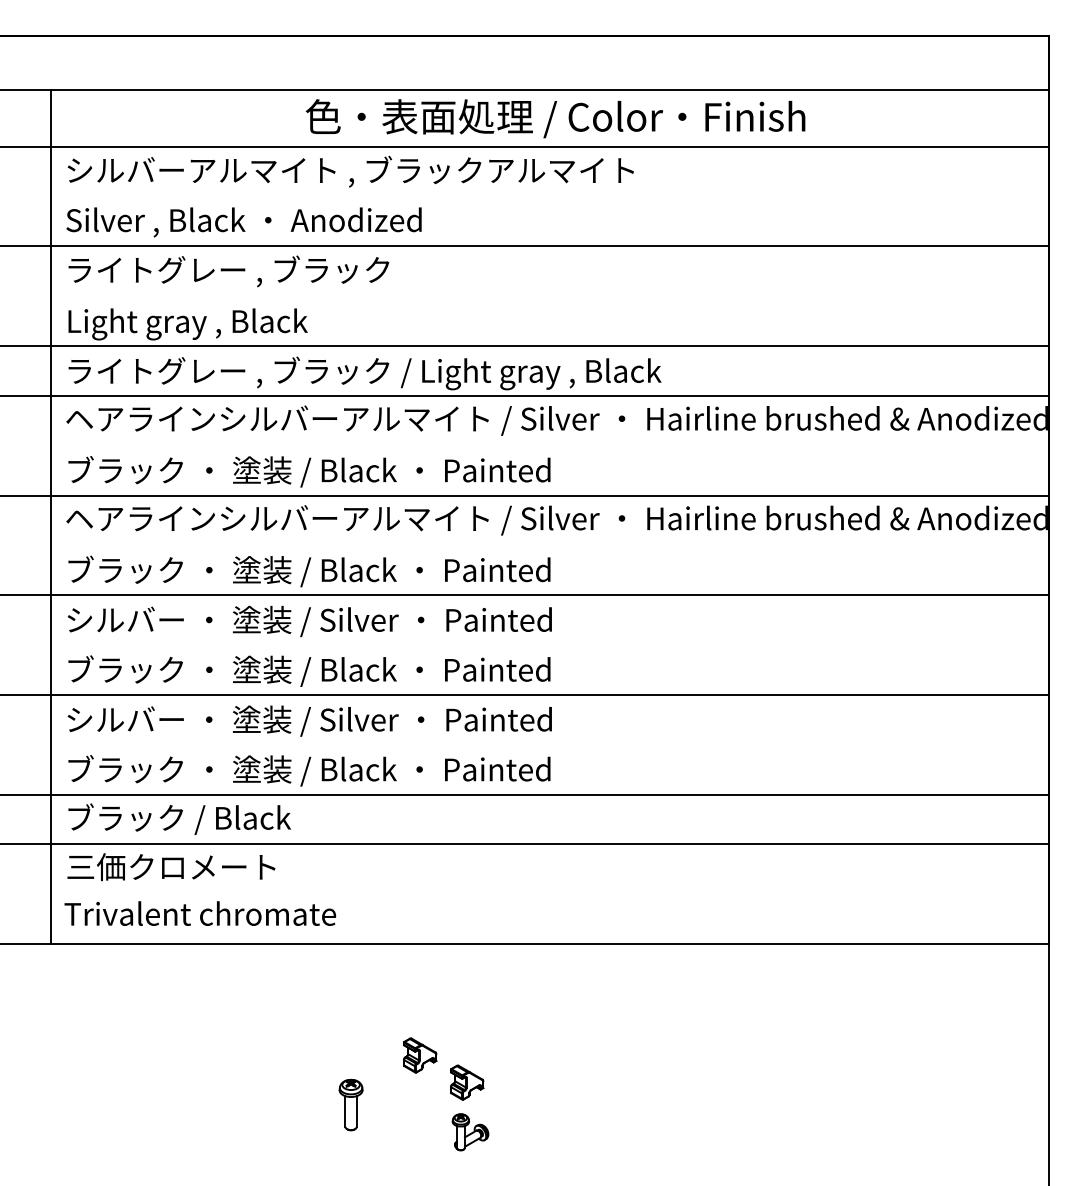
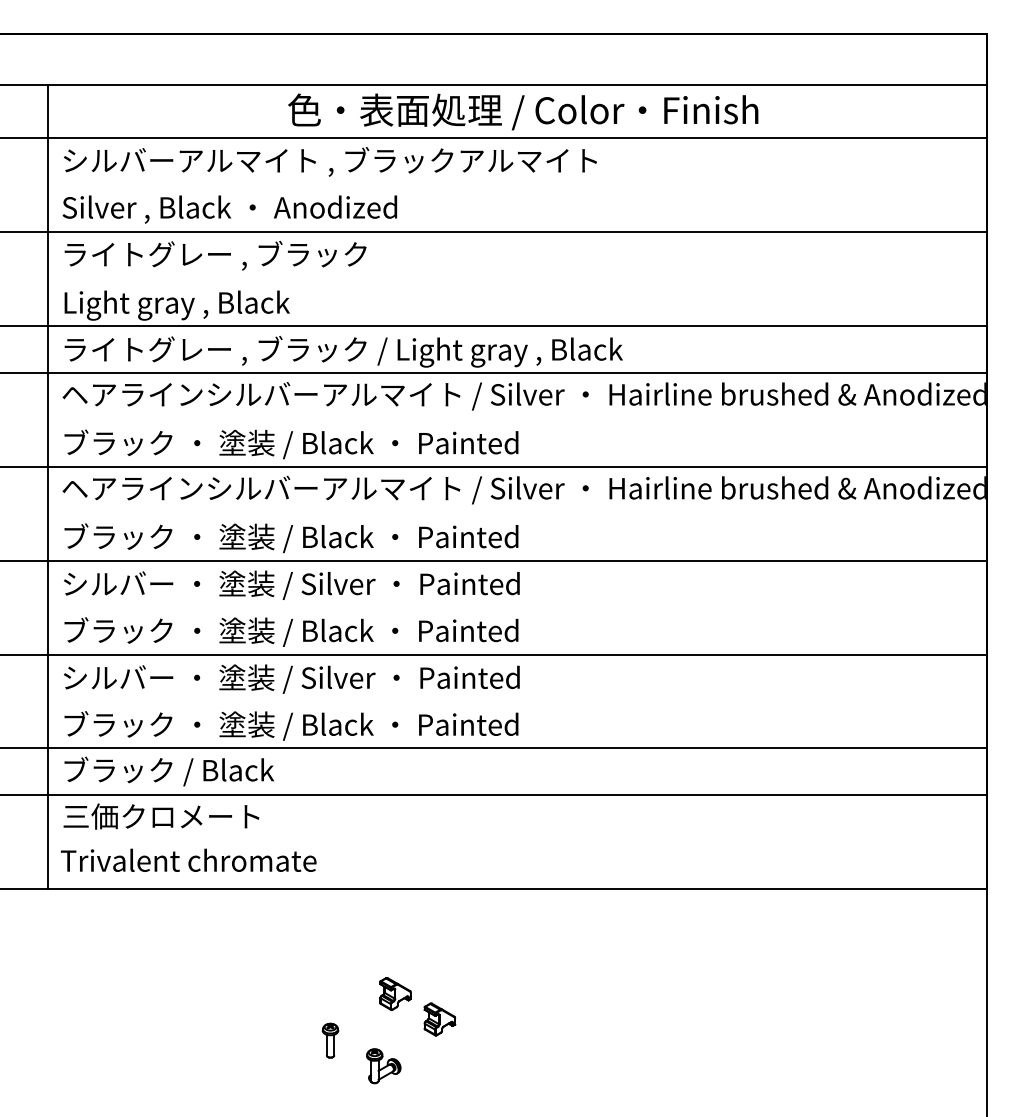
part: (350, 1105) -> (330, 1041), size x0.71
part: (470, 1132) -> (383, 1066), moved

